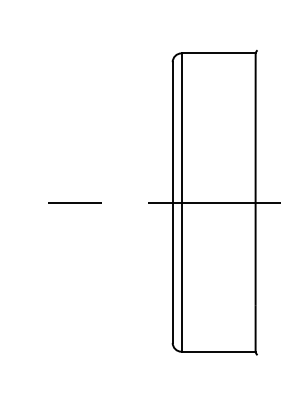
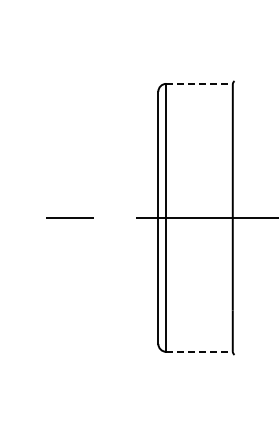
line: (219, 52) -> (200, 83), solid -> dashed
line: (219, 351) -> (200, 351), solid -> dashed

